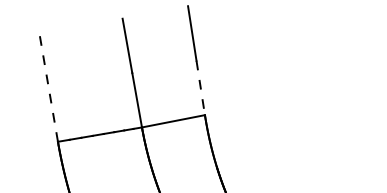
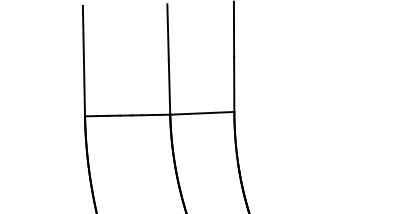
line: (48, 86) -> (83, 60), dashed -> solid
line: (201, 87) -> (234, 84), dashed -> solid

